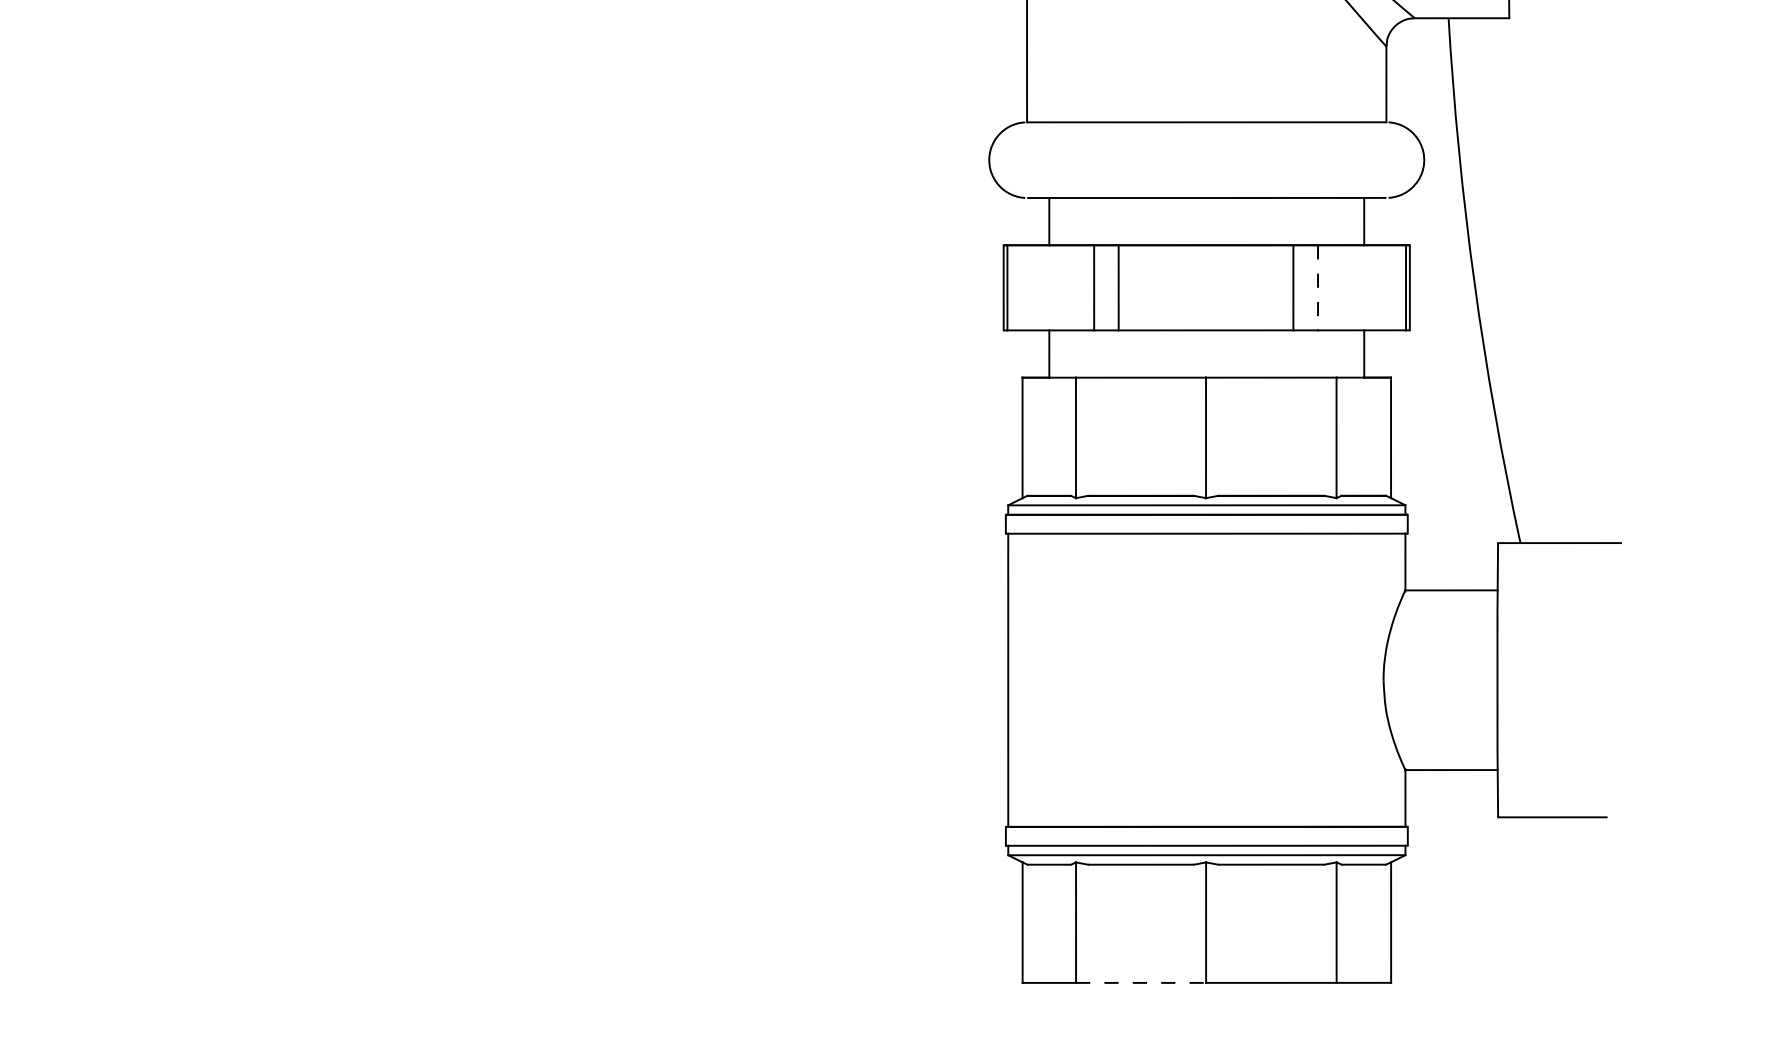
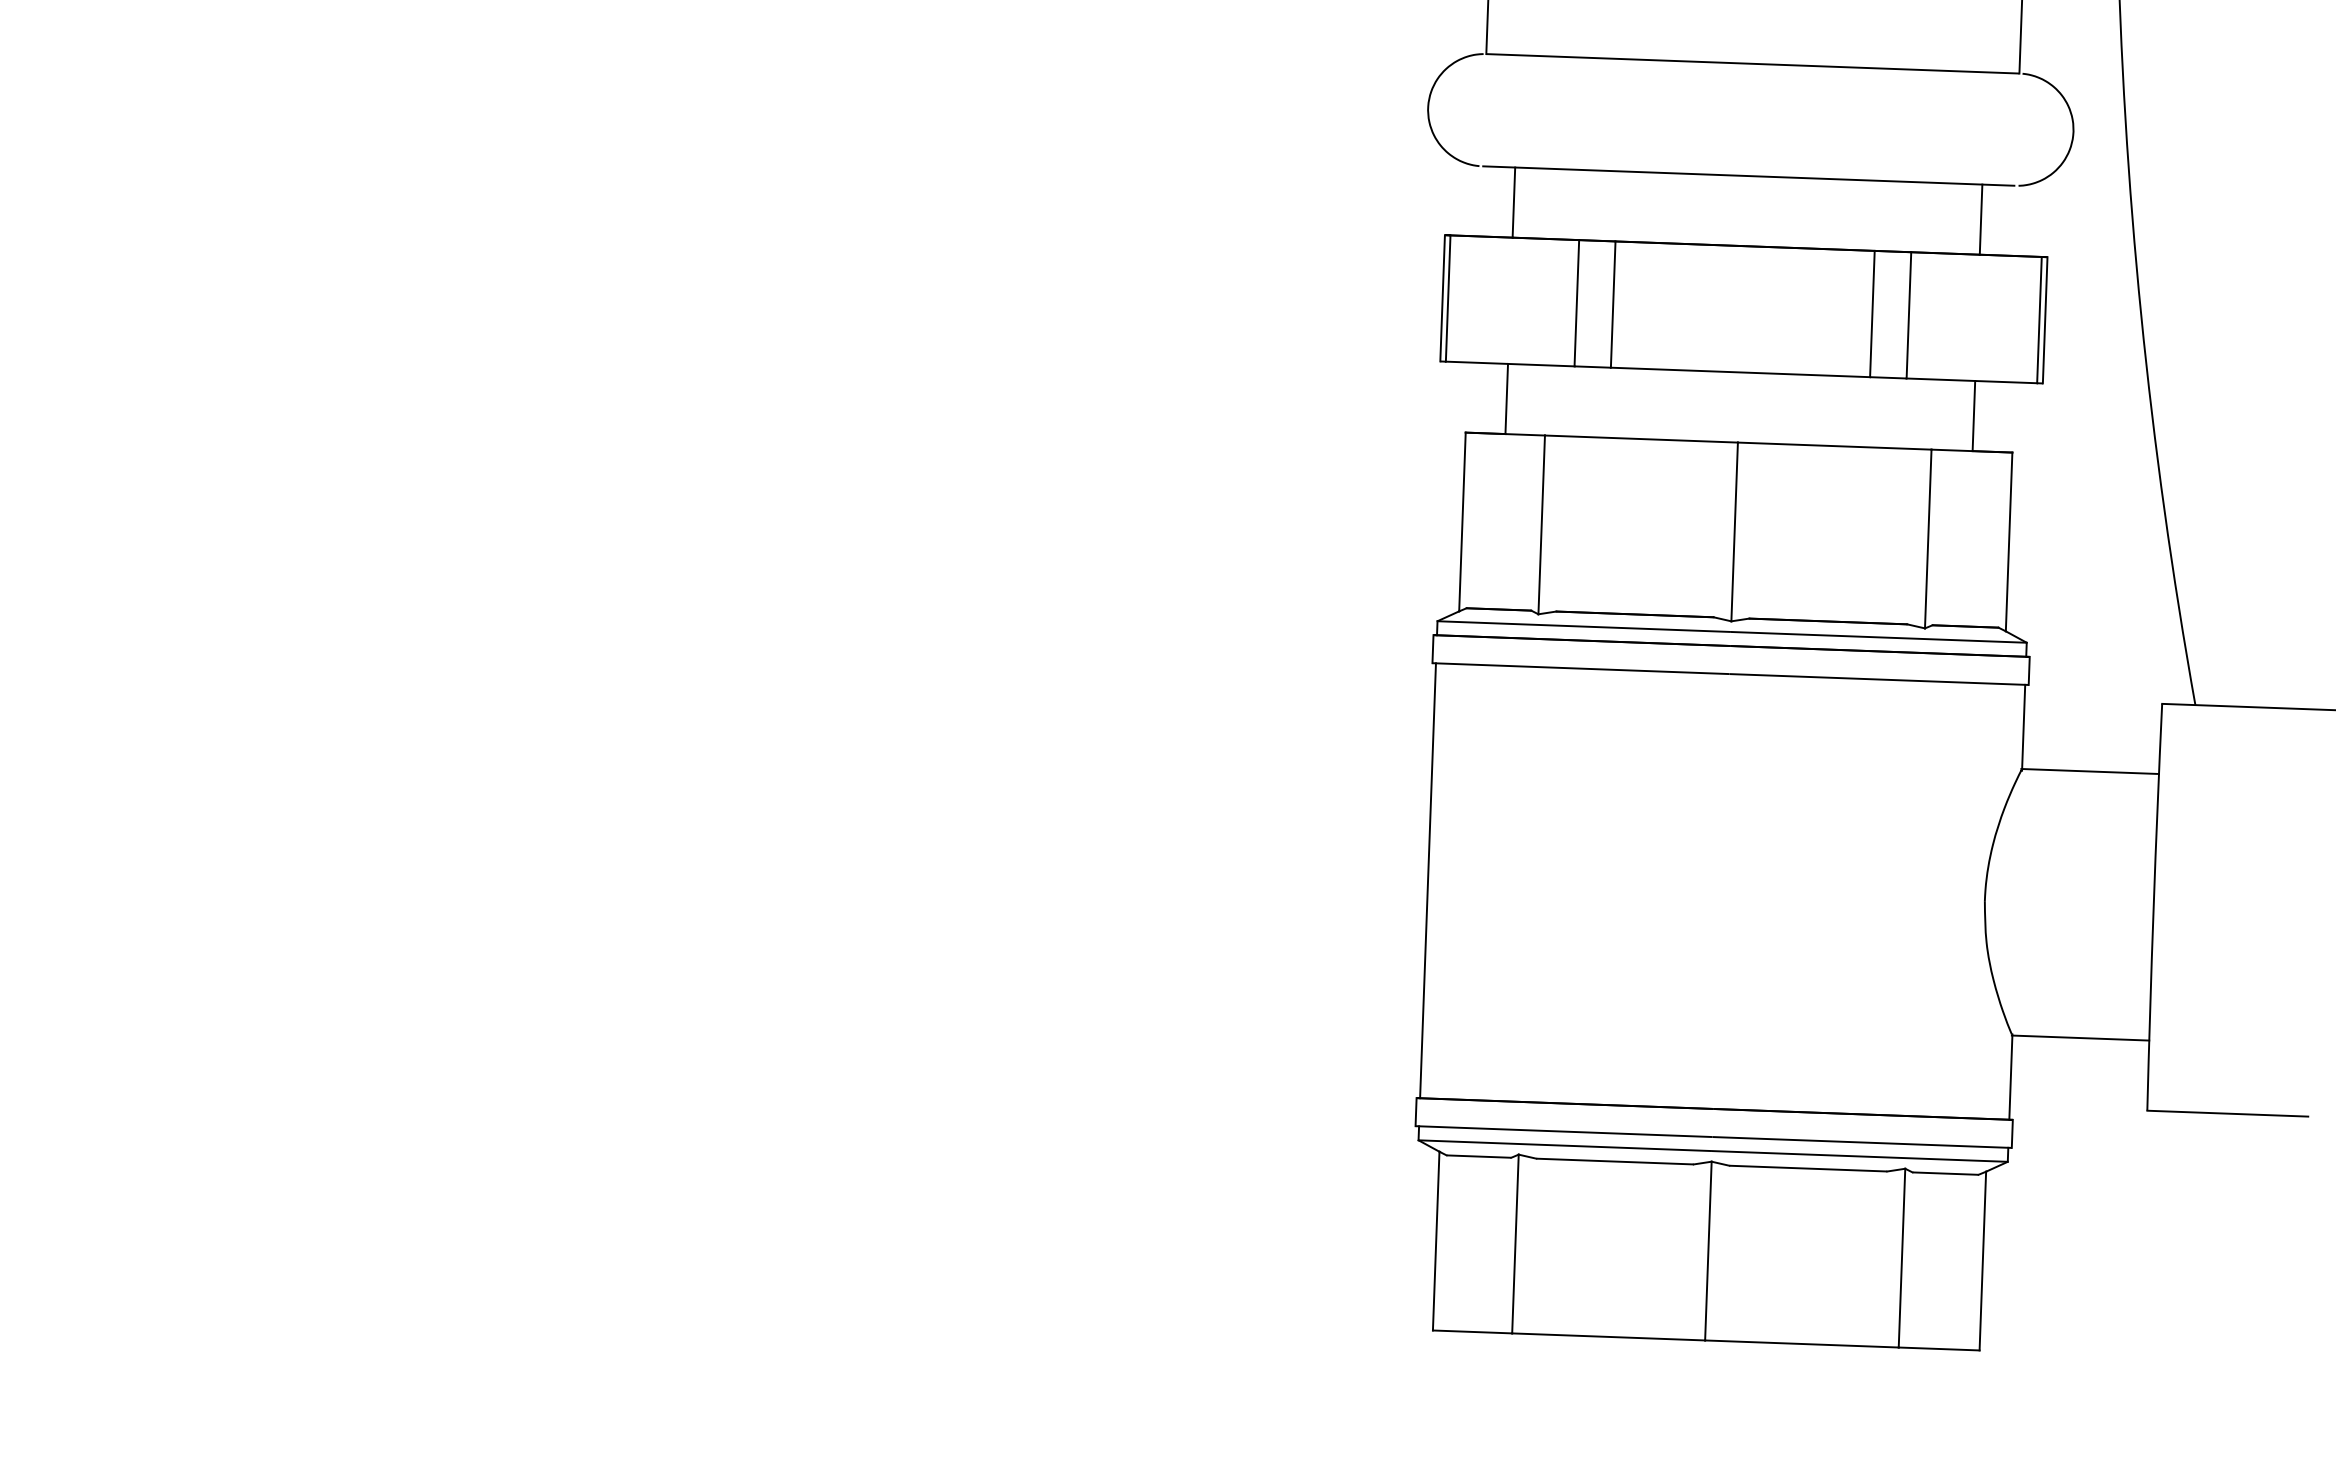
line: (1318, 287) -> (1909, 314), dashed -> solid
line: (1141, 982) -> (1609, 1336), dashed -> solid

